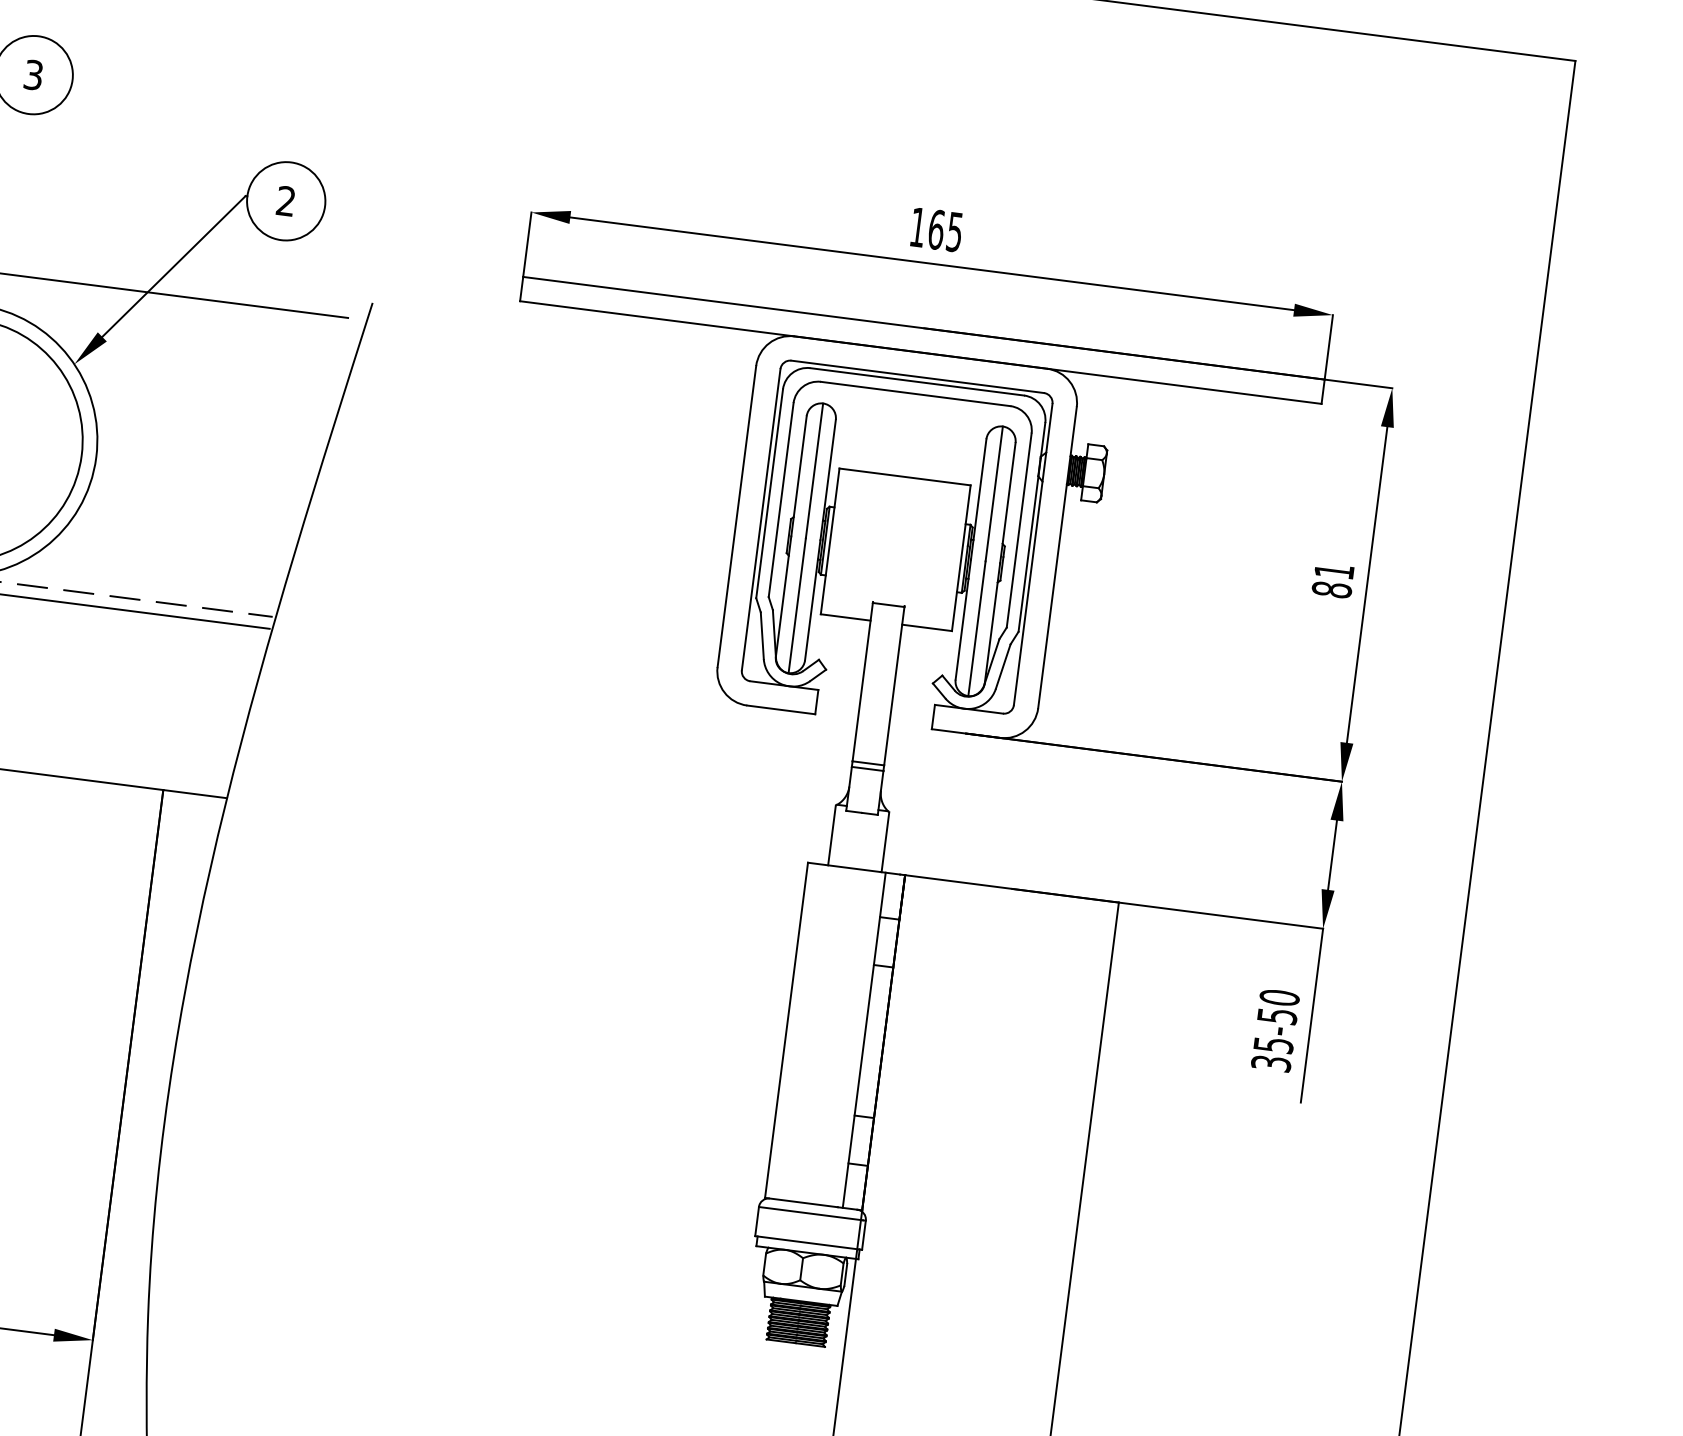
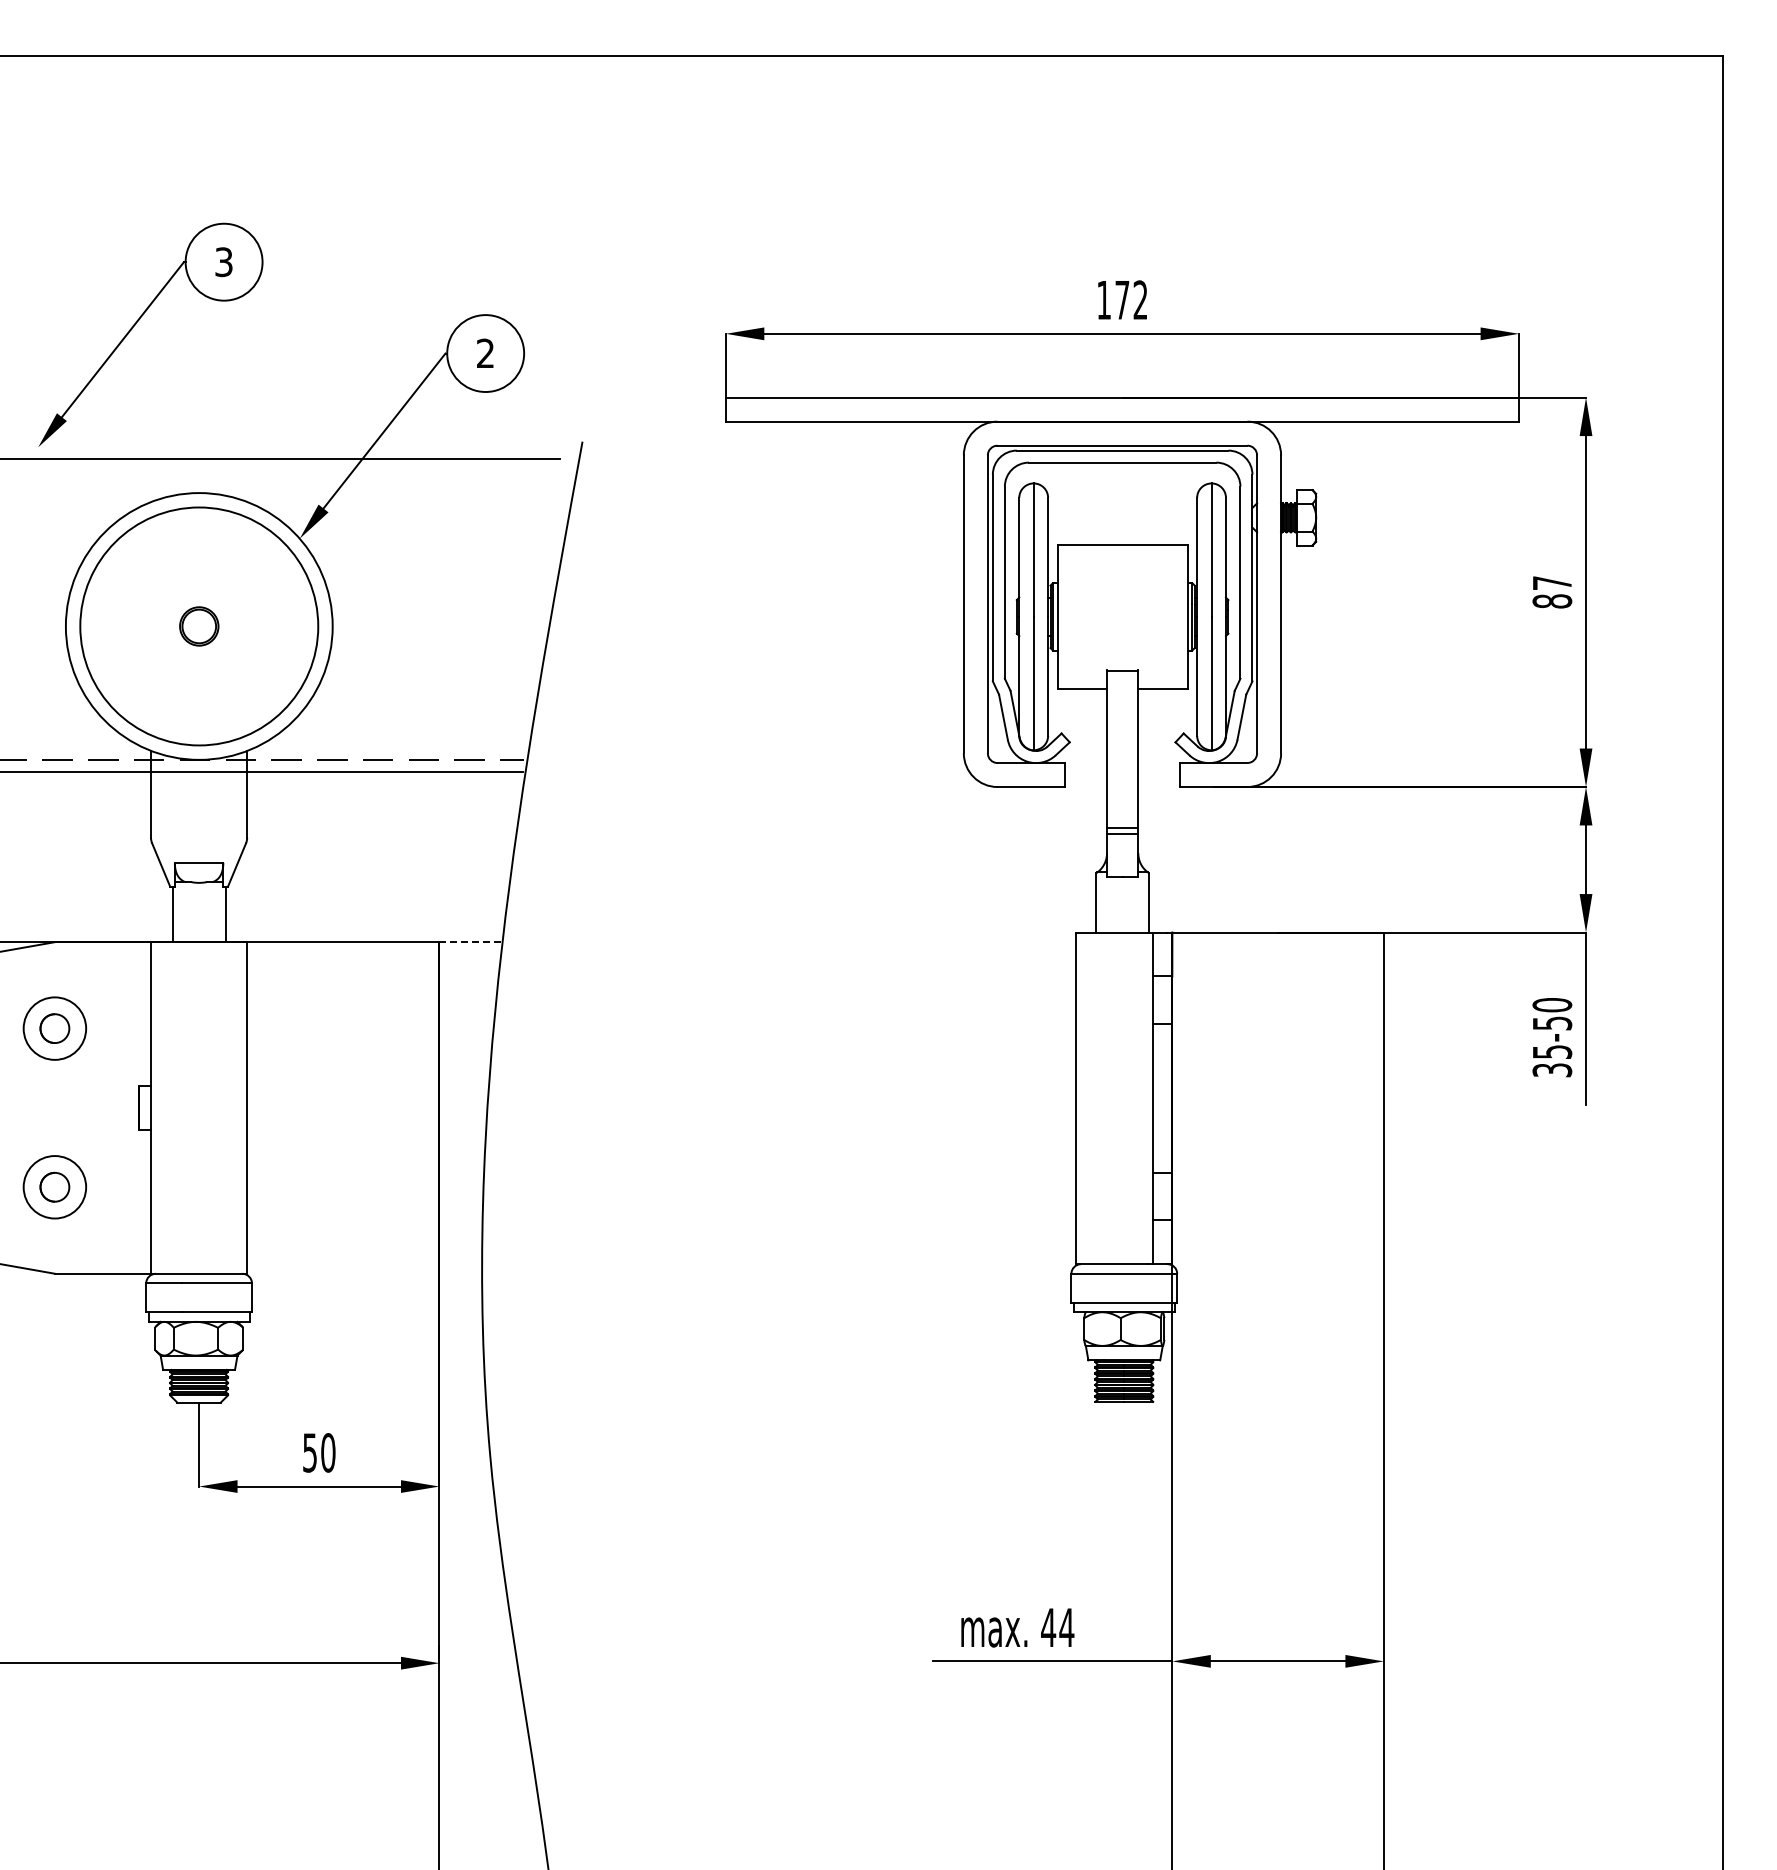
text: (945, 231) -> (1131, 300), 165 -> 172
text: (1334, 570) -> (1552, 582), 81 -> 87
line: (195, 794) -> (471, 942), solid -> dashed

